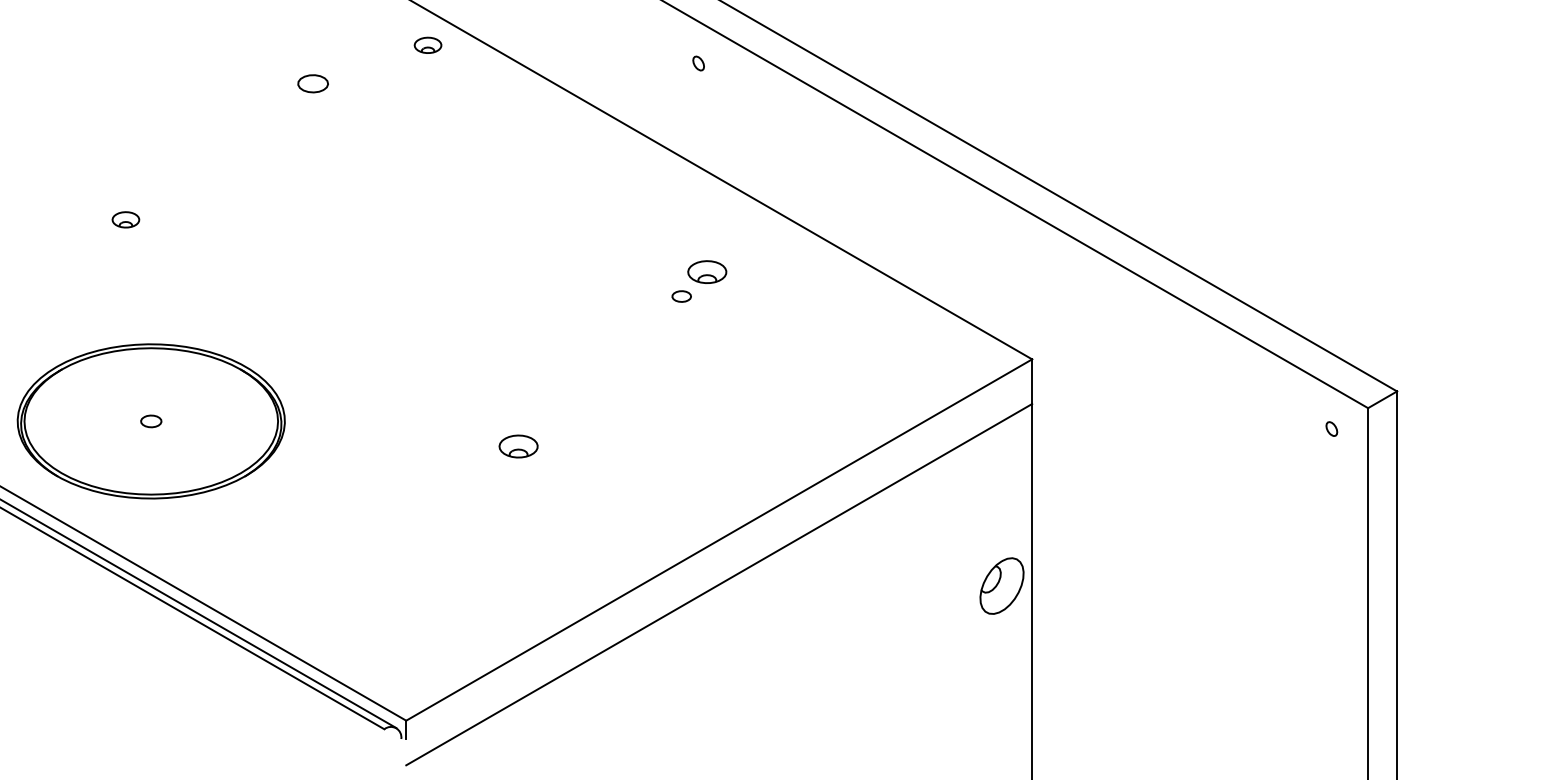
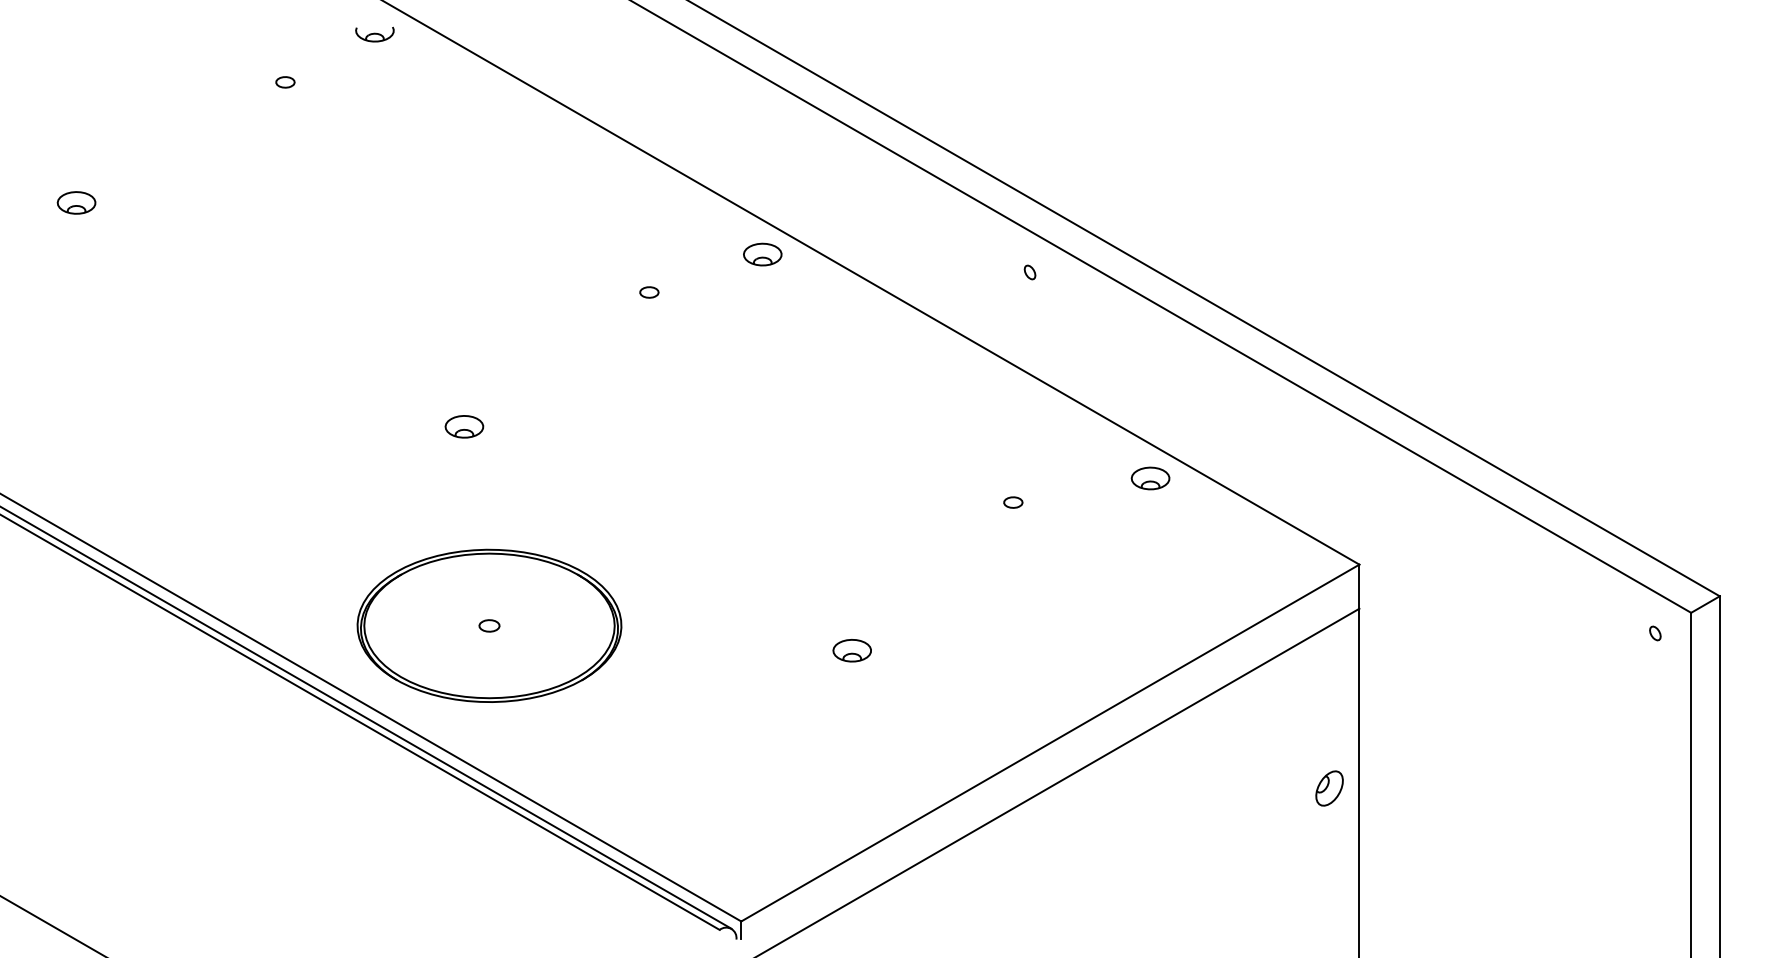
part: (427, 45) -> (762, 254), size x1.43
part: (313, 83) -> (649, 292), size x0.62
part: (125, 219) -> (464, 426), size x1.43
part: (707, 272) -> (1150, 478), moved
part: (1001, 586) -> (1329, 788), size x0.62

